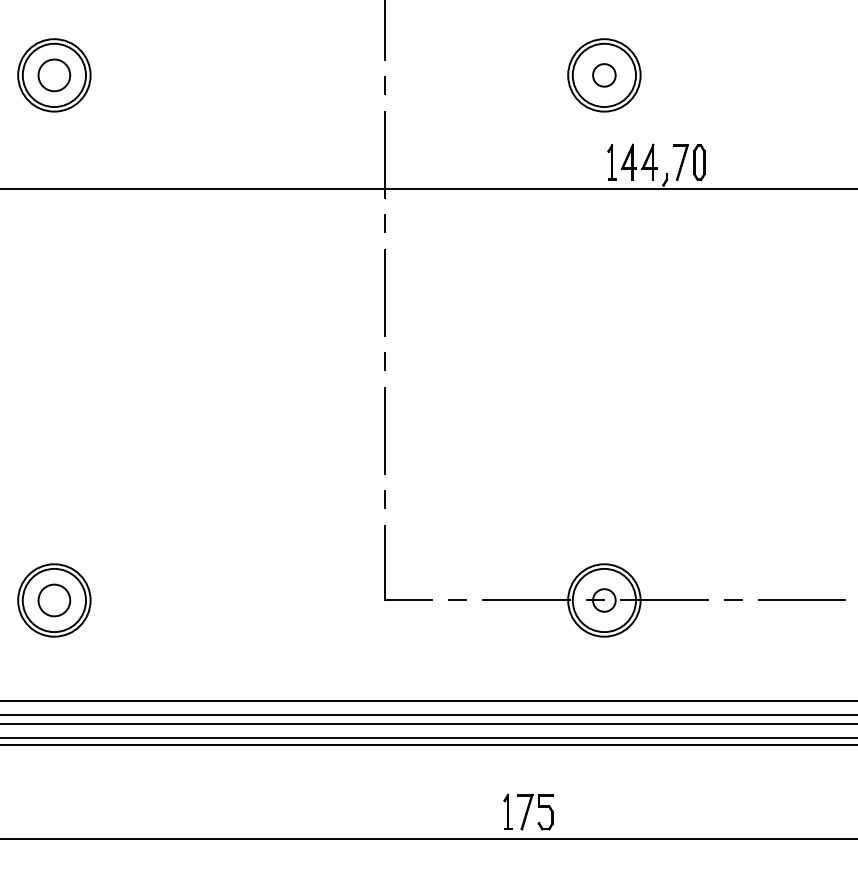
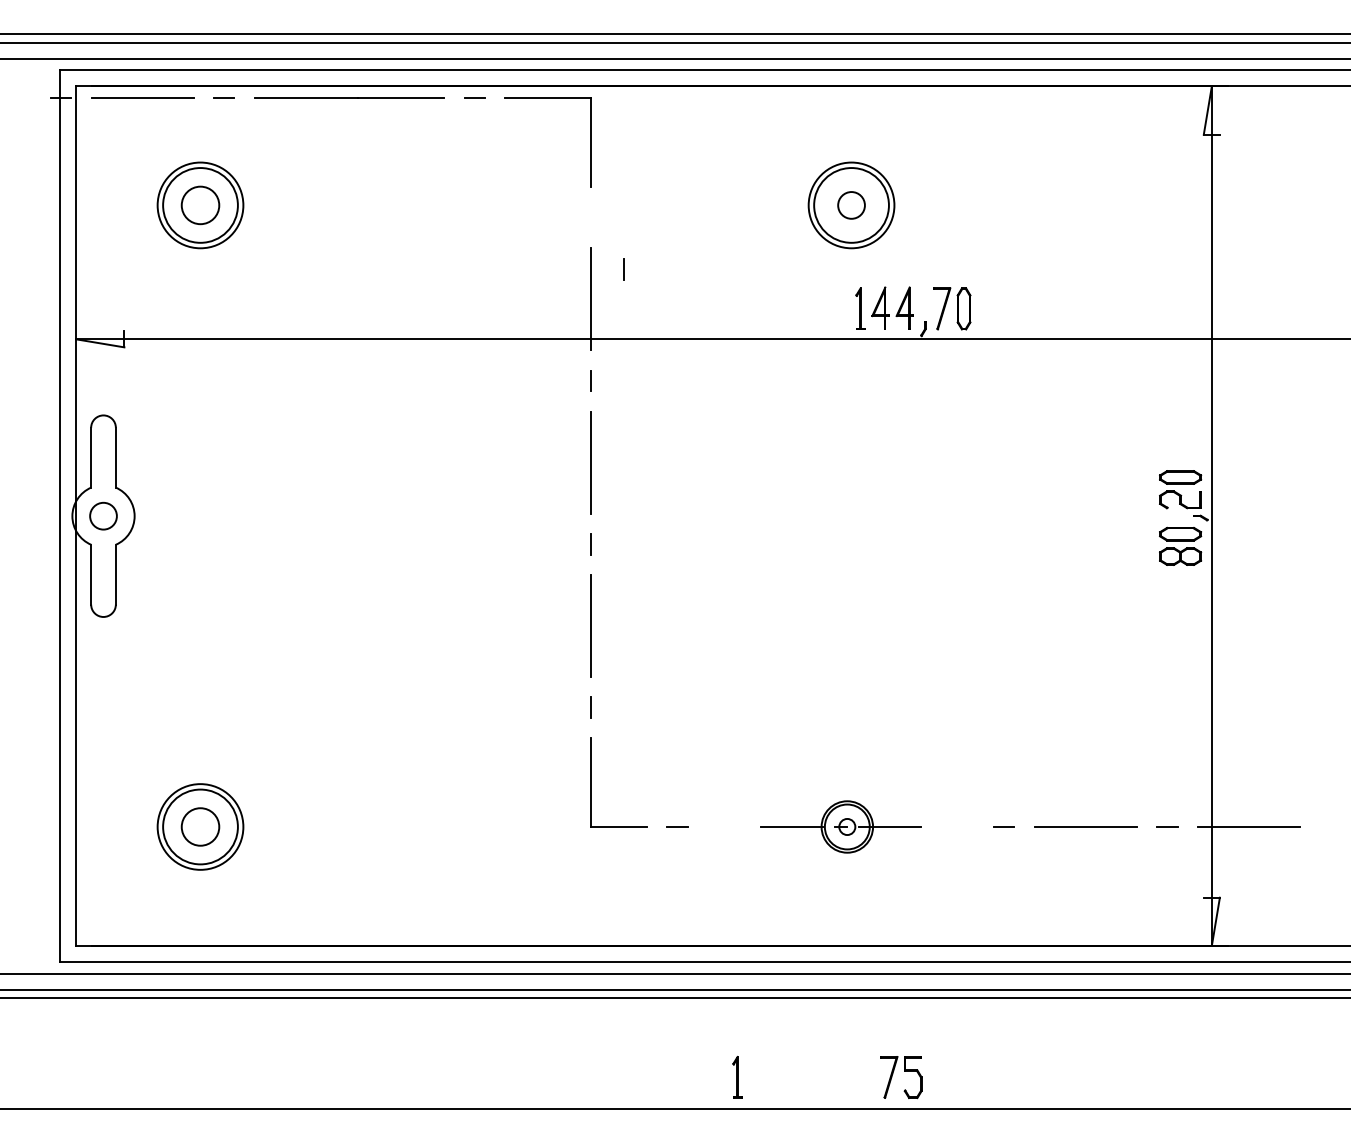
line: (383, 85) -> (623, 269), moved
part: (595, 600) -> (840, 826), size x0.6
part: (538, 807) -> (904, 1071), moved

